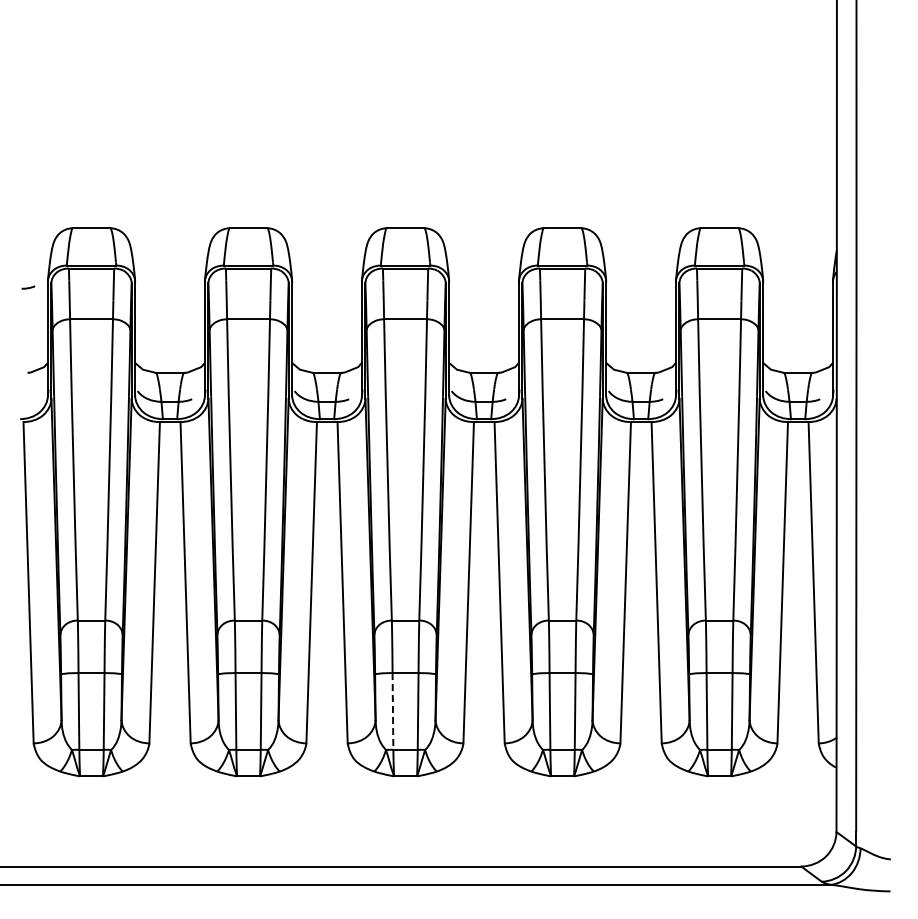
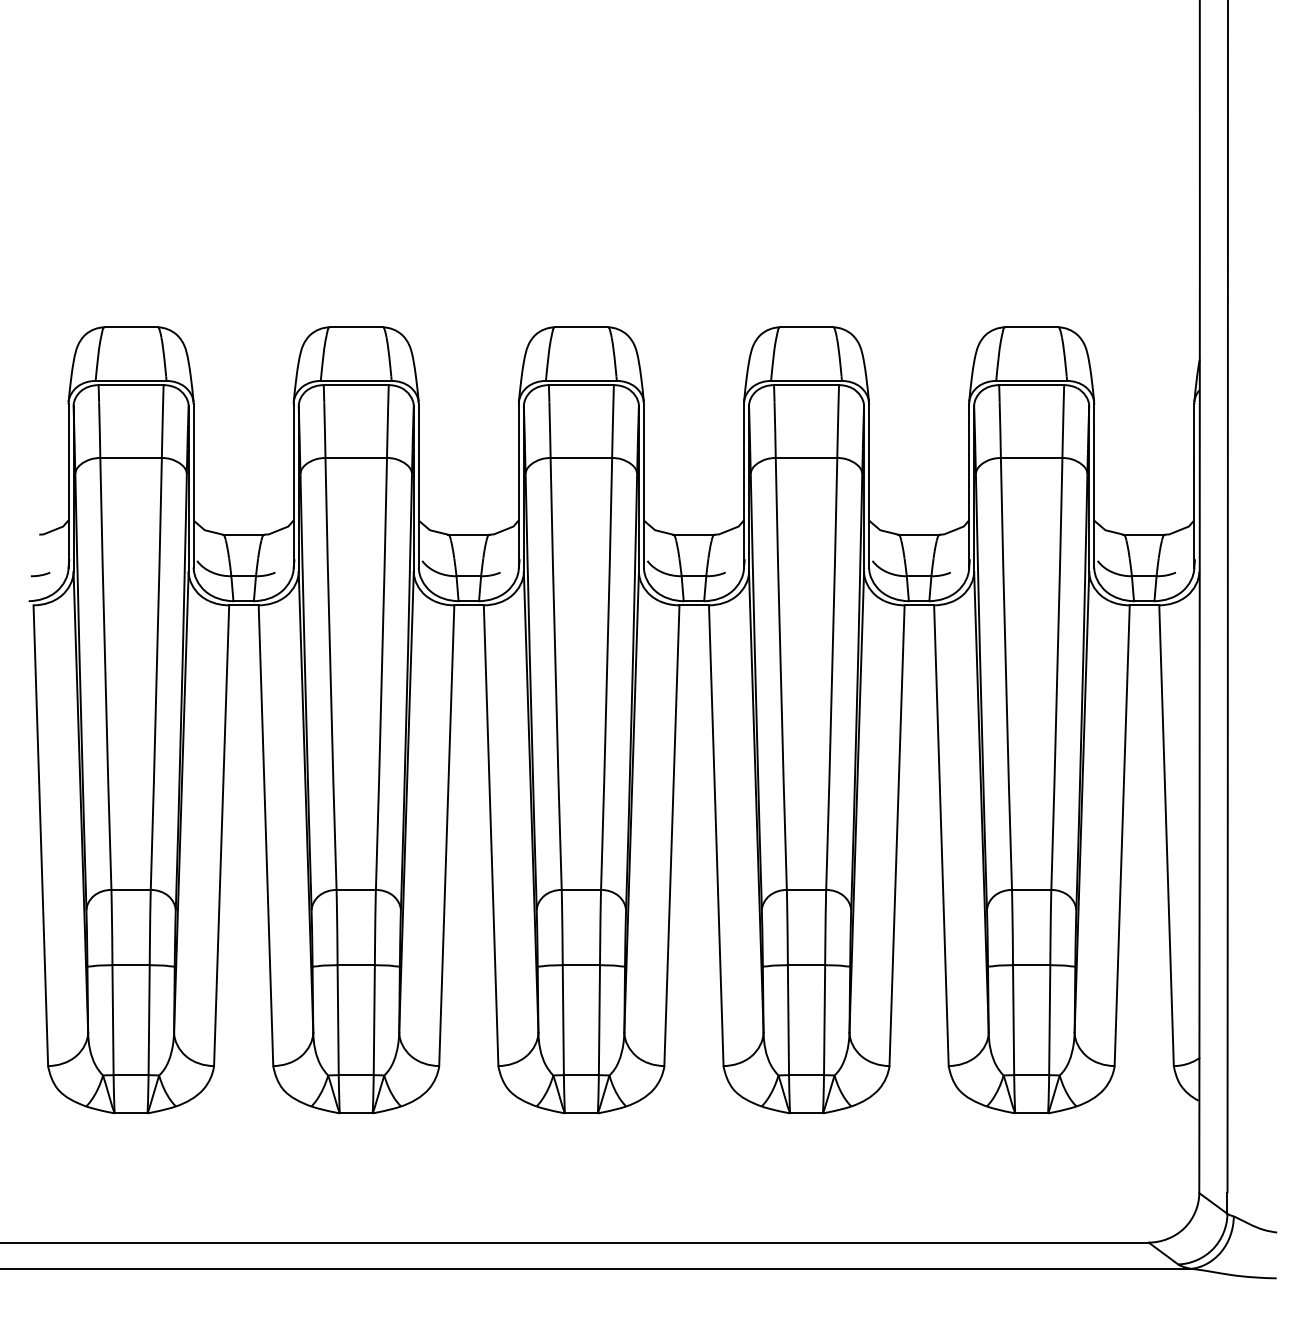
curve: (28, 287) -> (40, 574), moved
line: (392, 711) -> (562, 1020), dashed -> solid

